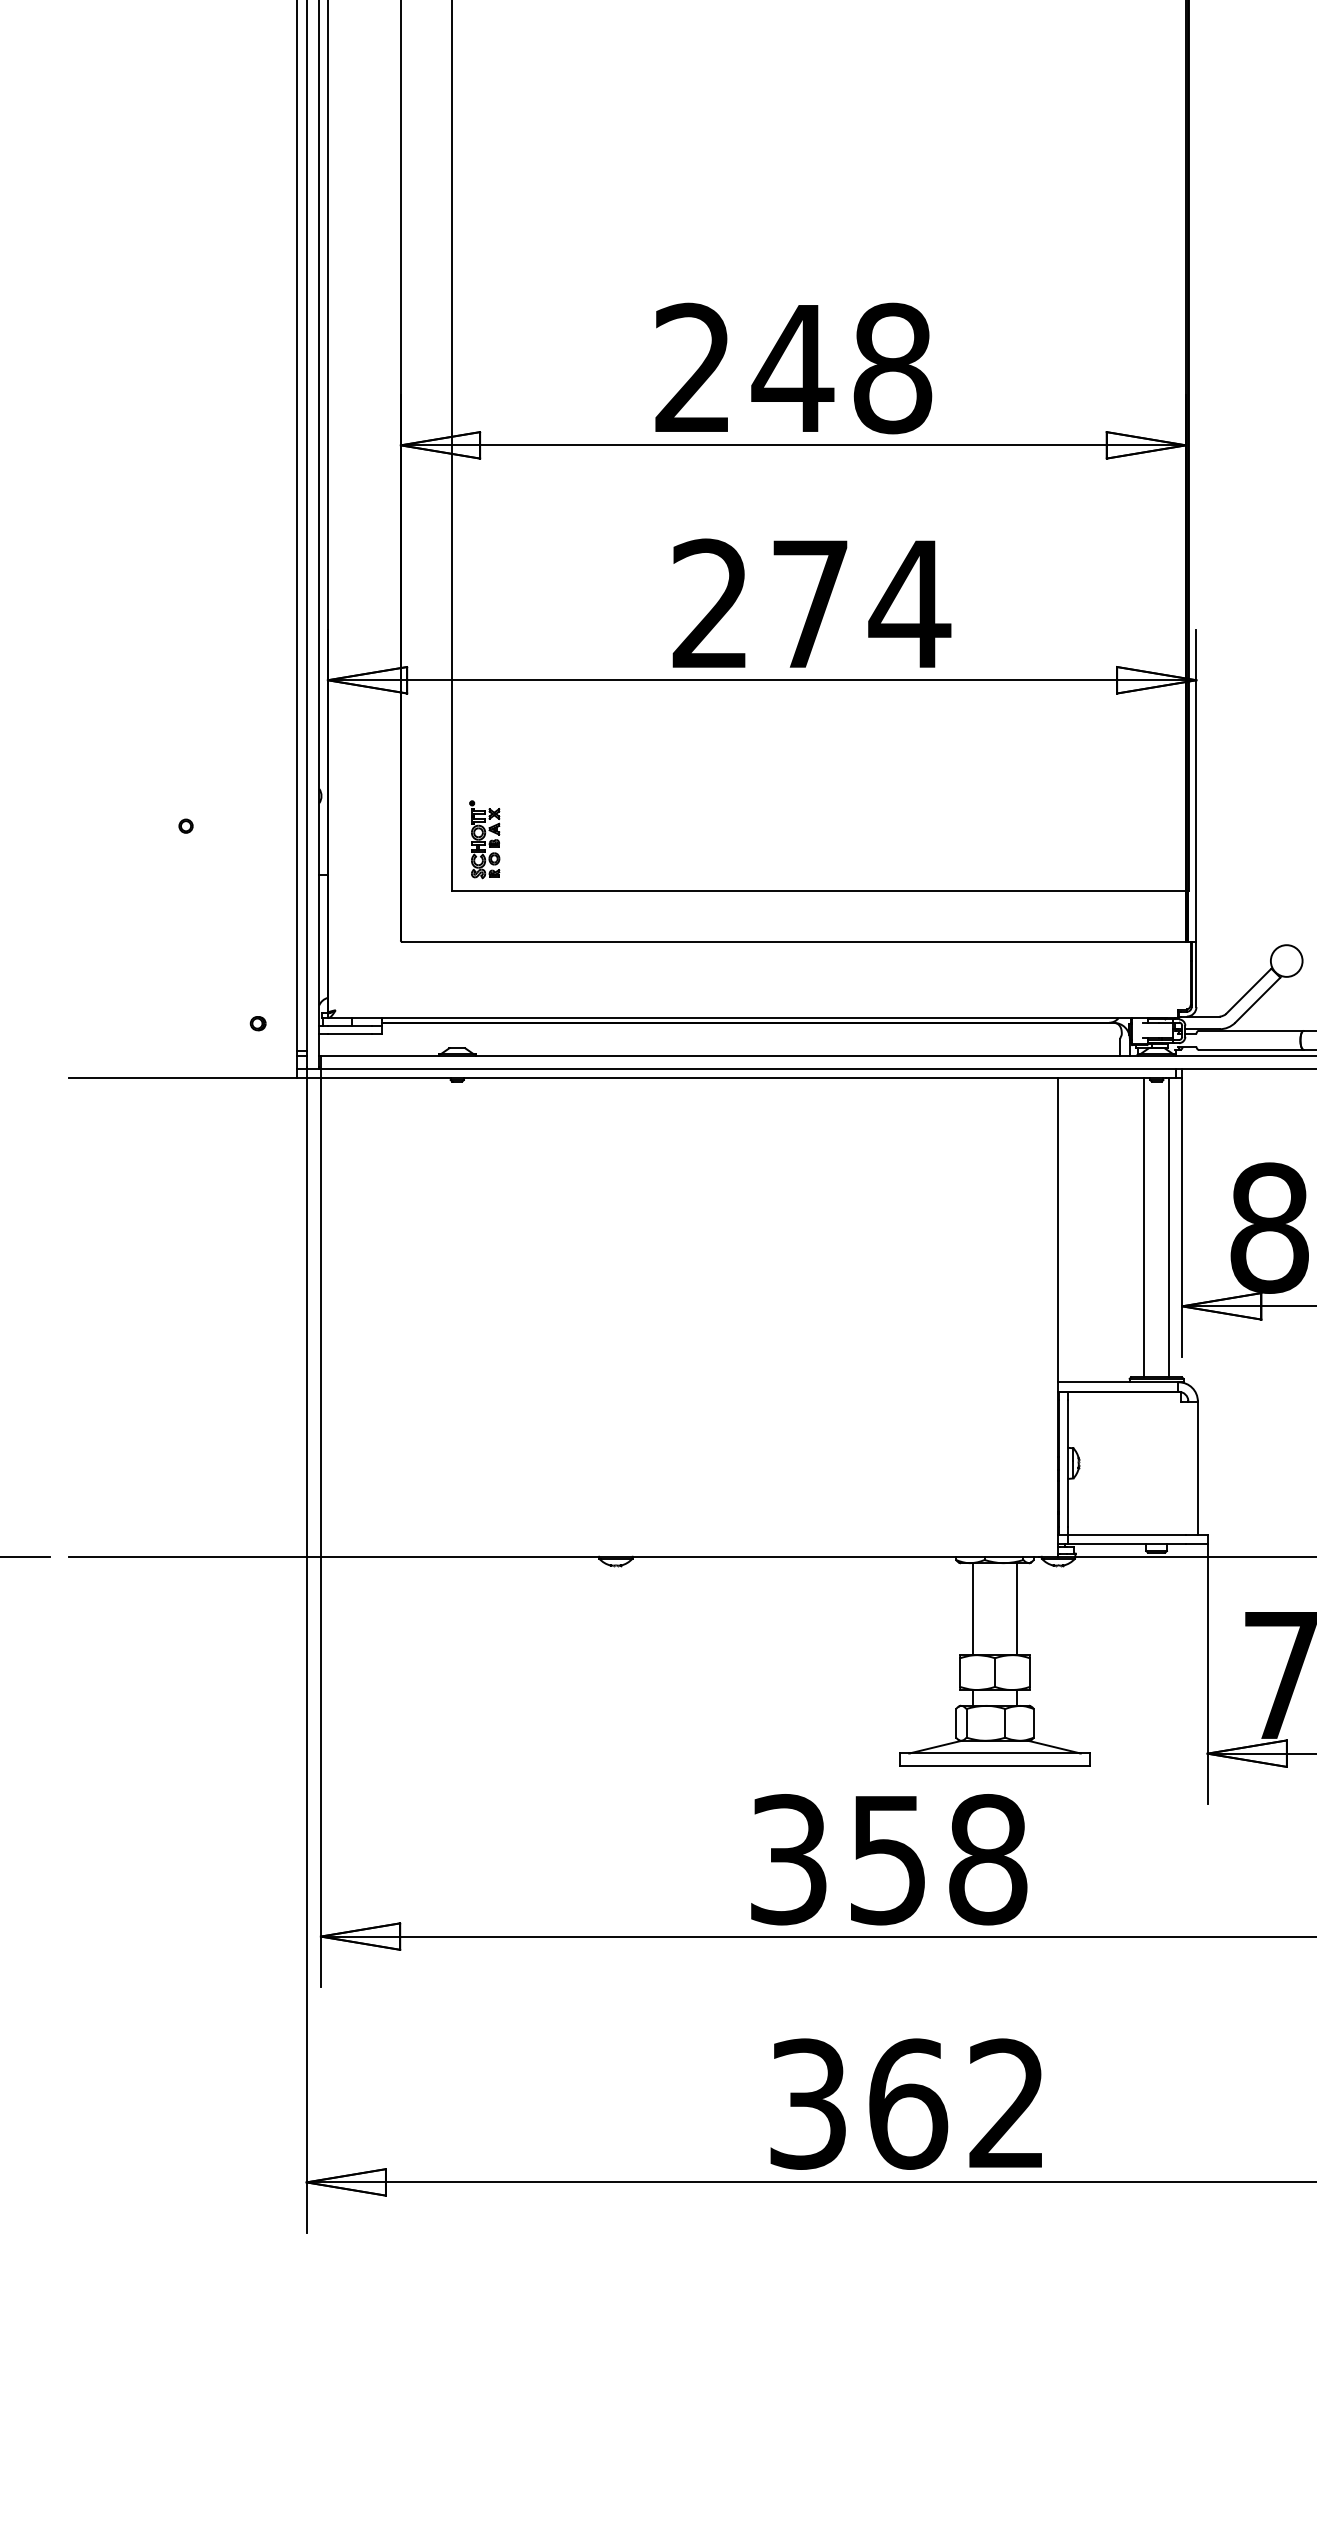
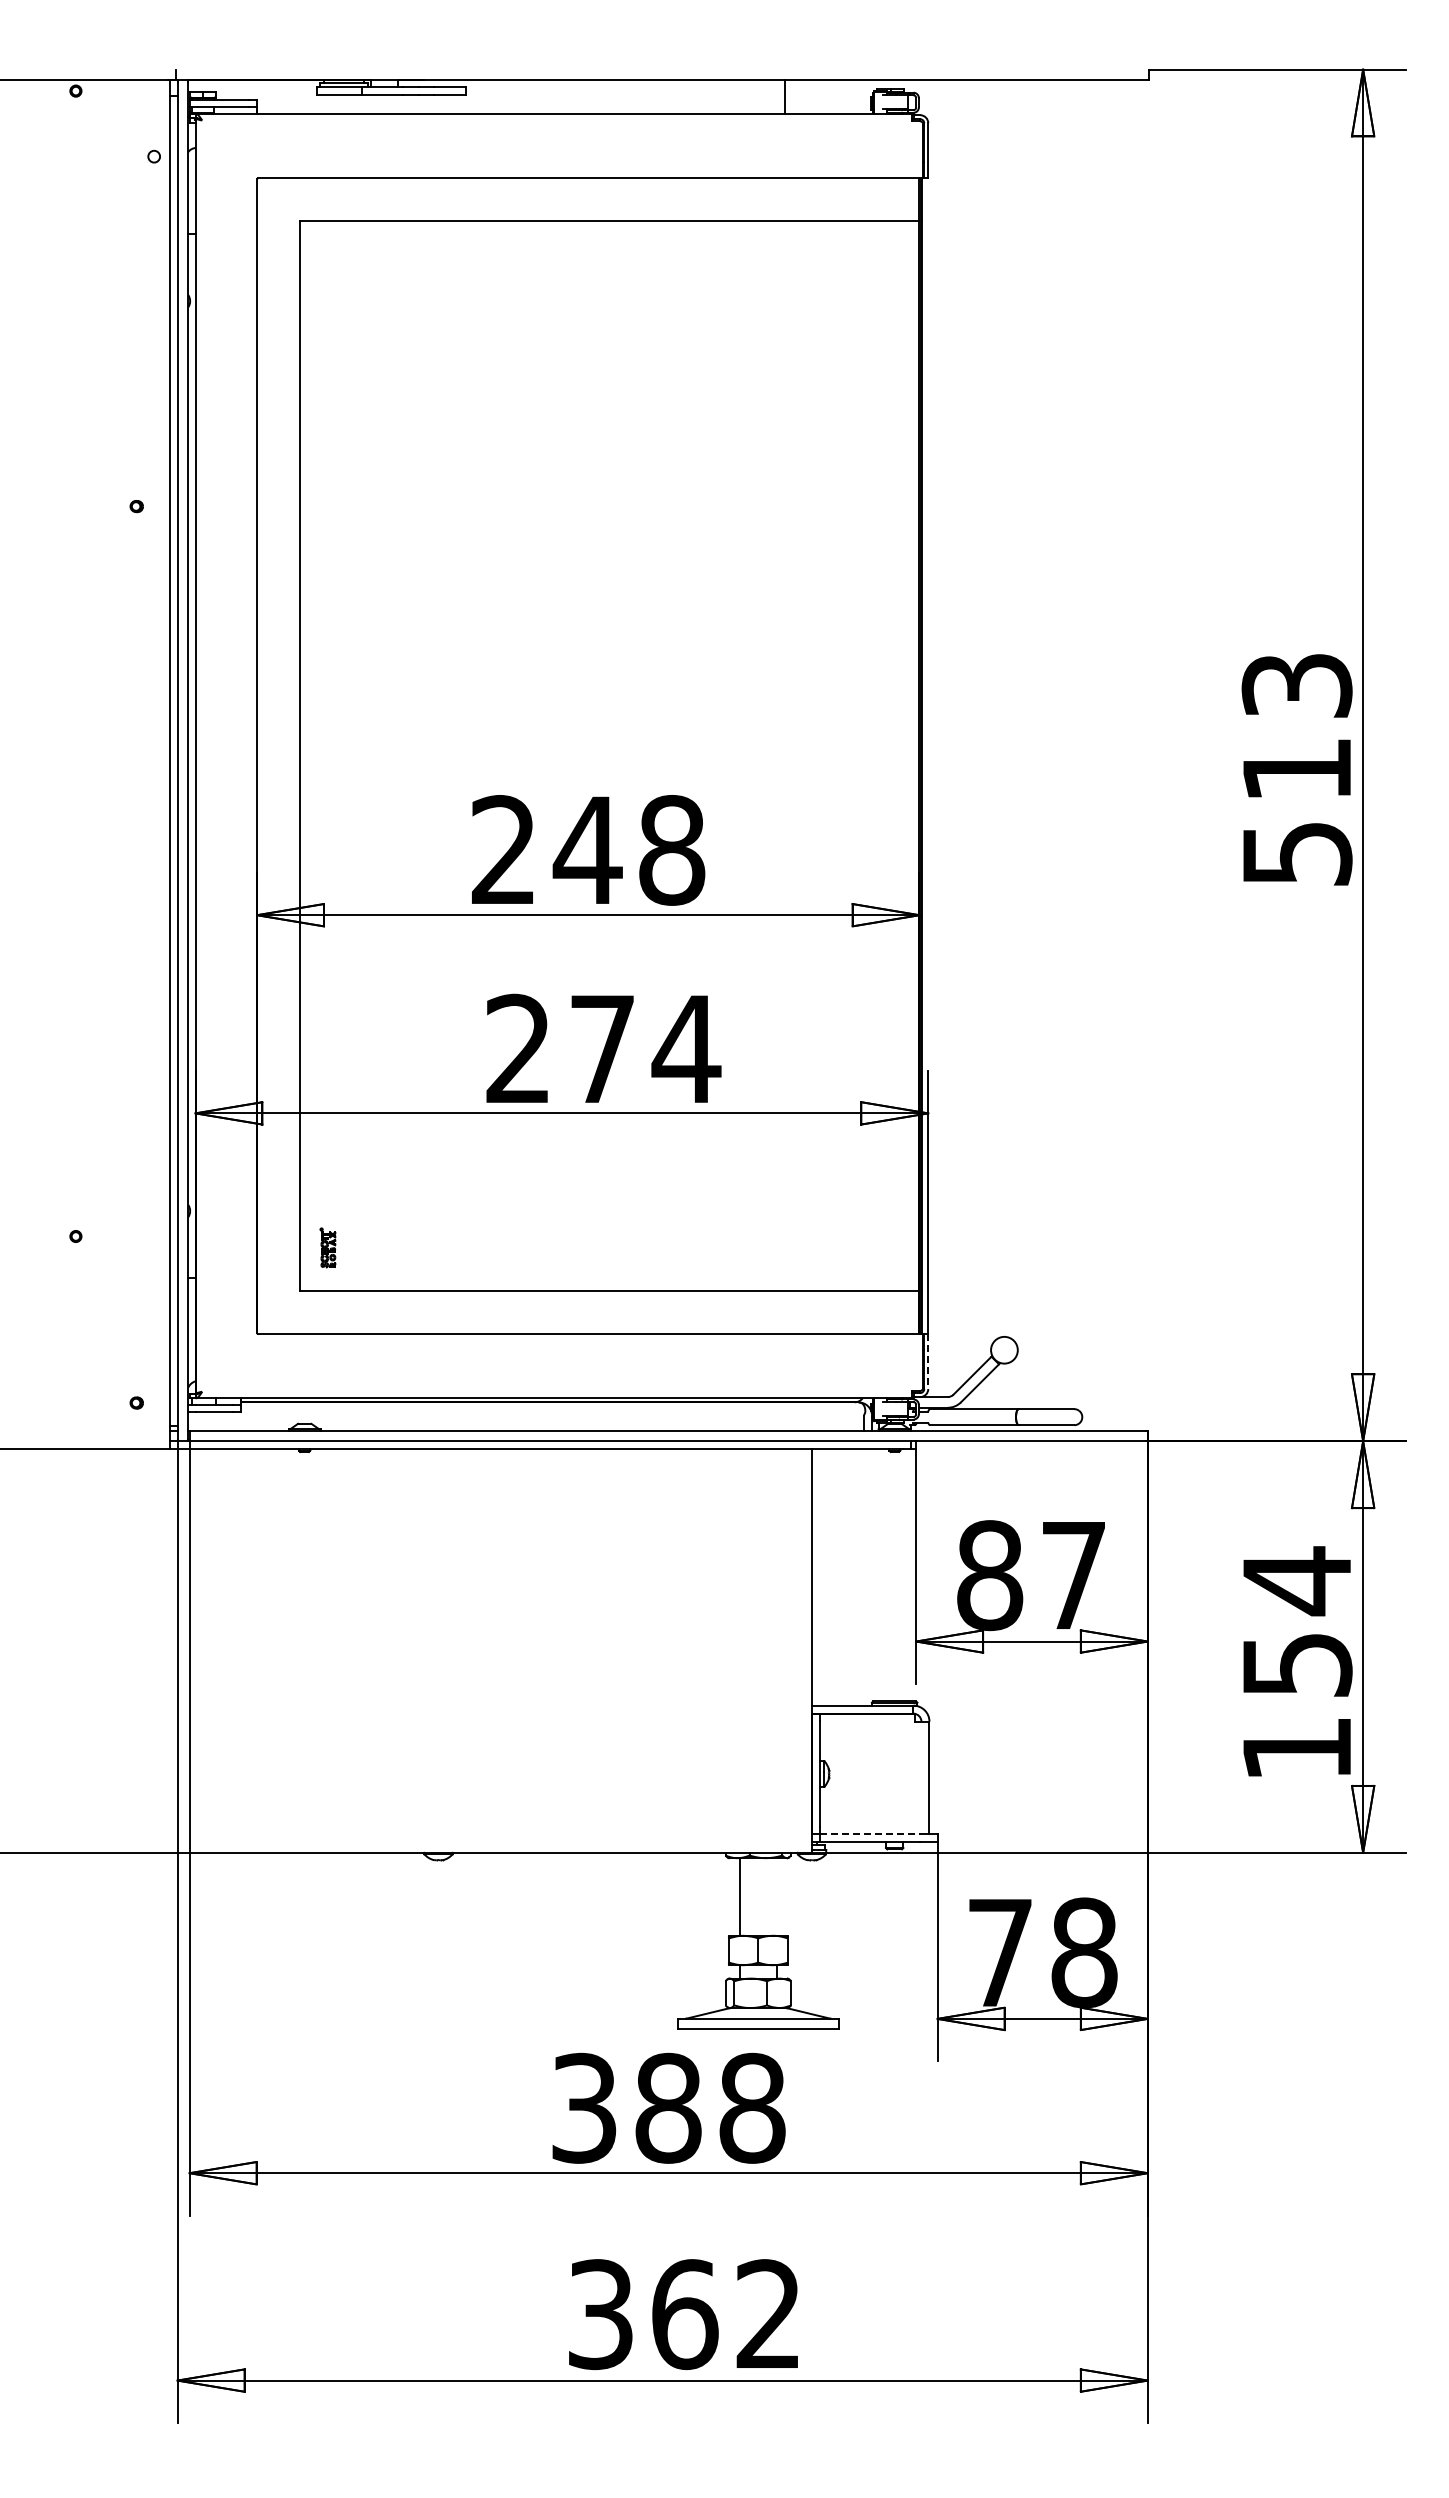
part: (484, 839) -> (327, 1247), size x0.6
line: (1196, 975) -> (928, 1362), solid -> dashed
line: (1143, 1228) -> (883, 1575), removed
line: (1169, 1228) -> (905, 1575), removed
line: (1126, 1535) -> (869, 1834), solid -> dashed
line: (1017, 1608) -> (777, 1896), removed
text: (888, 1858) -> (668, 2107), 358 -> 388

